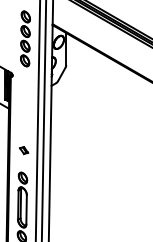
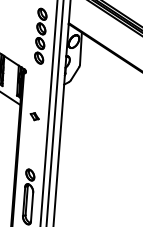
part: (24, 150) -> (35, 116), moved

